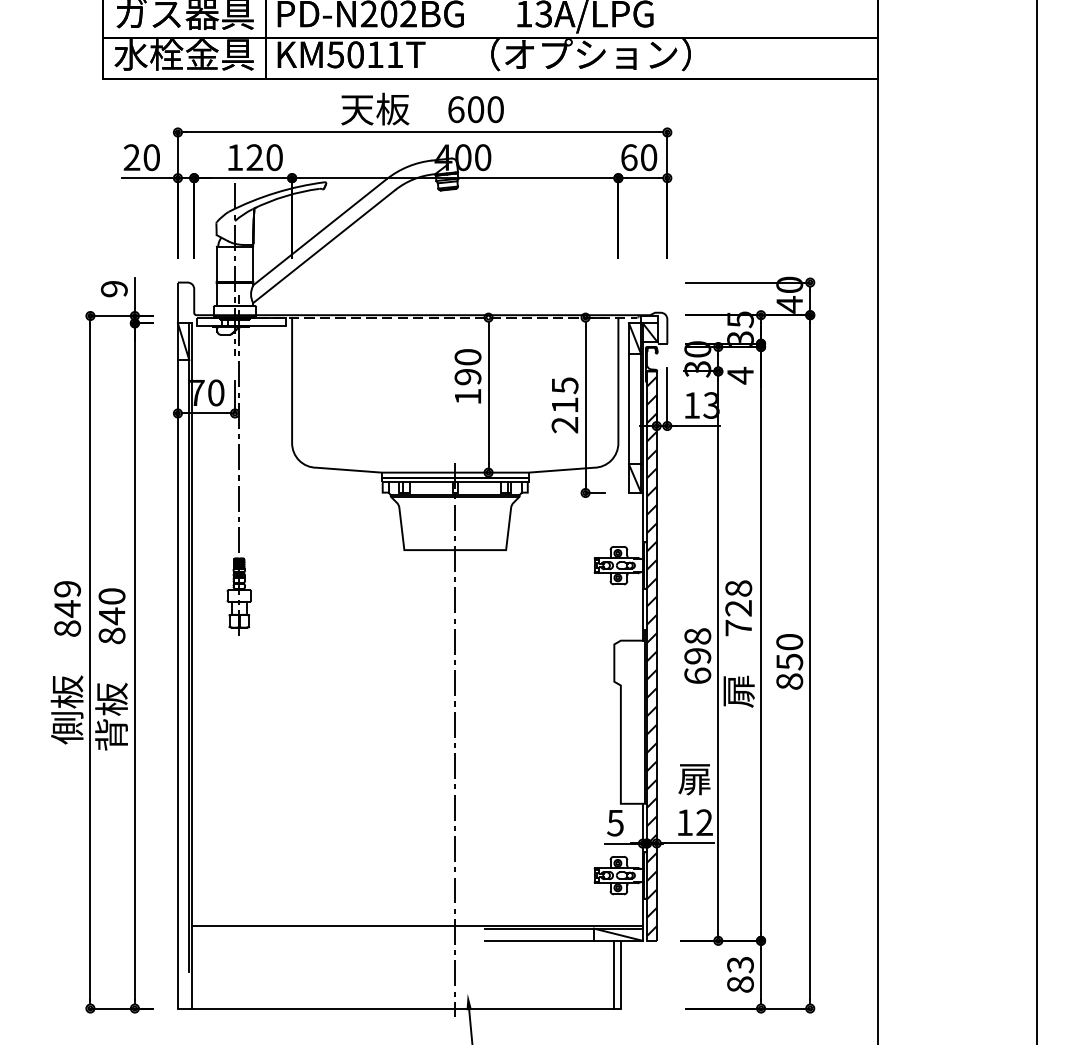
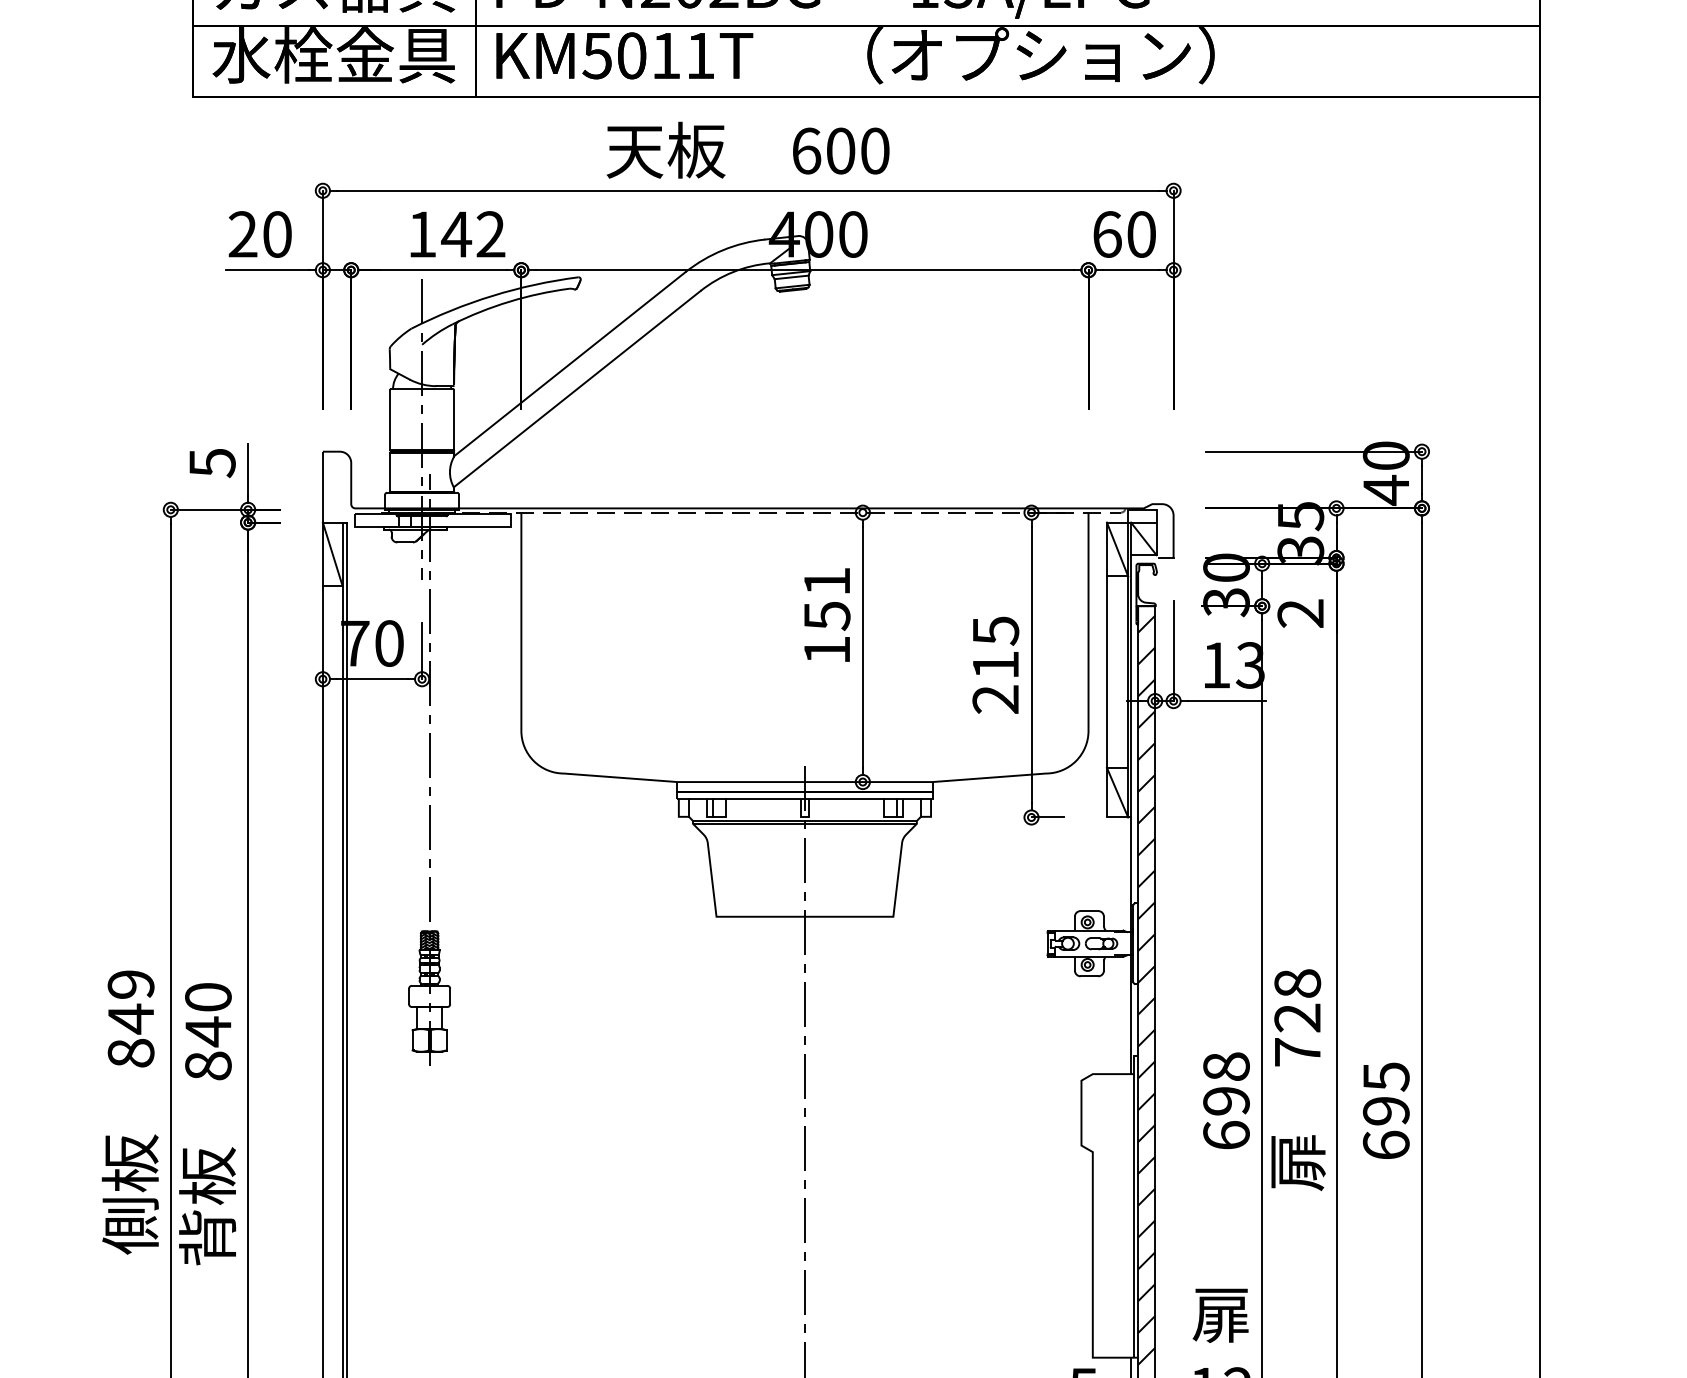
text: (263, 157) -> (471, 234), 120 -> 142
text: (113, 289) -> (210, 463), 9 -> 5
text: (467, 367) -> (826, 599), 190 -> 151
text: (740, 375) -> (1300, 613), 4 -> 2
text: (789, 661) -> (1385, 1110), 850 -> 695

